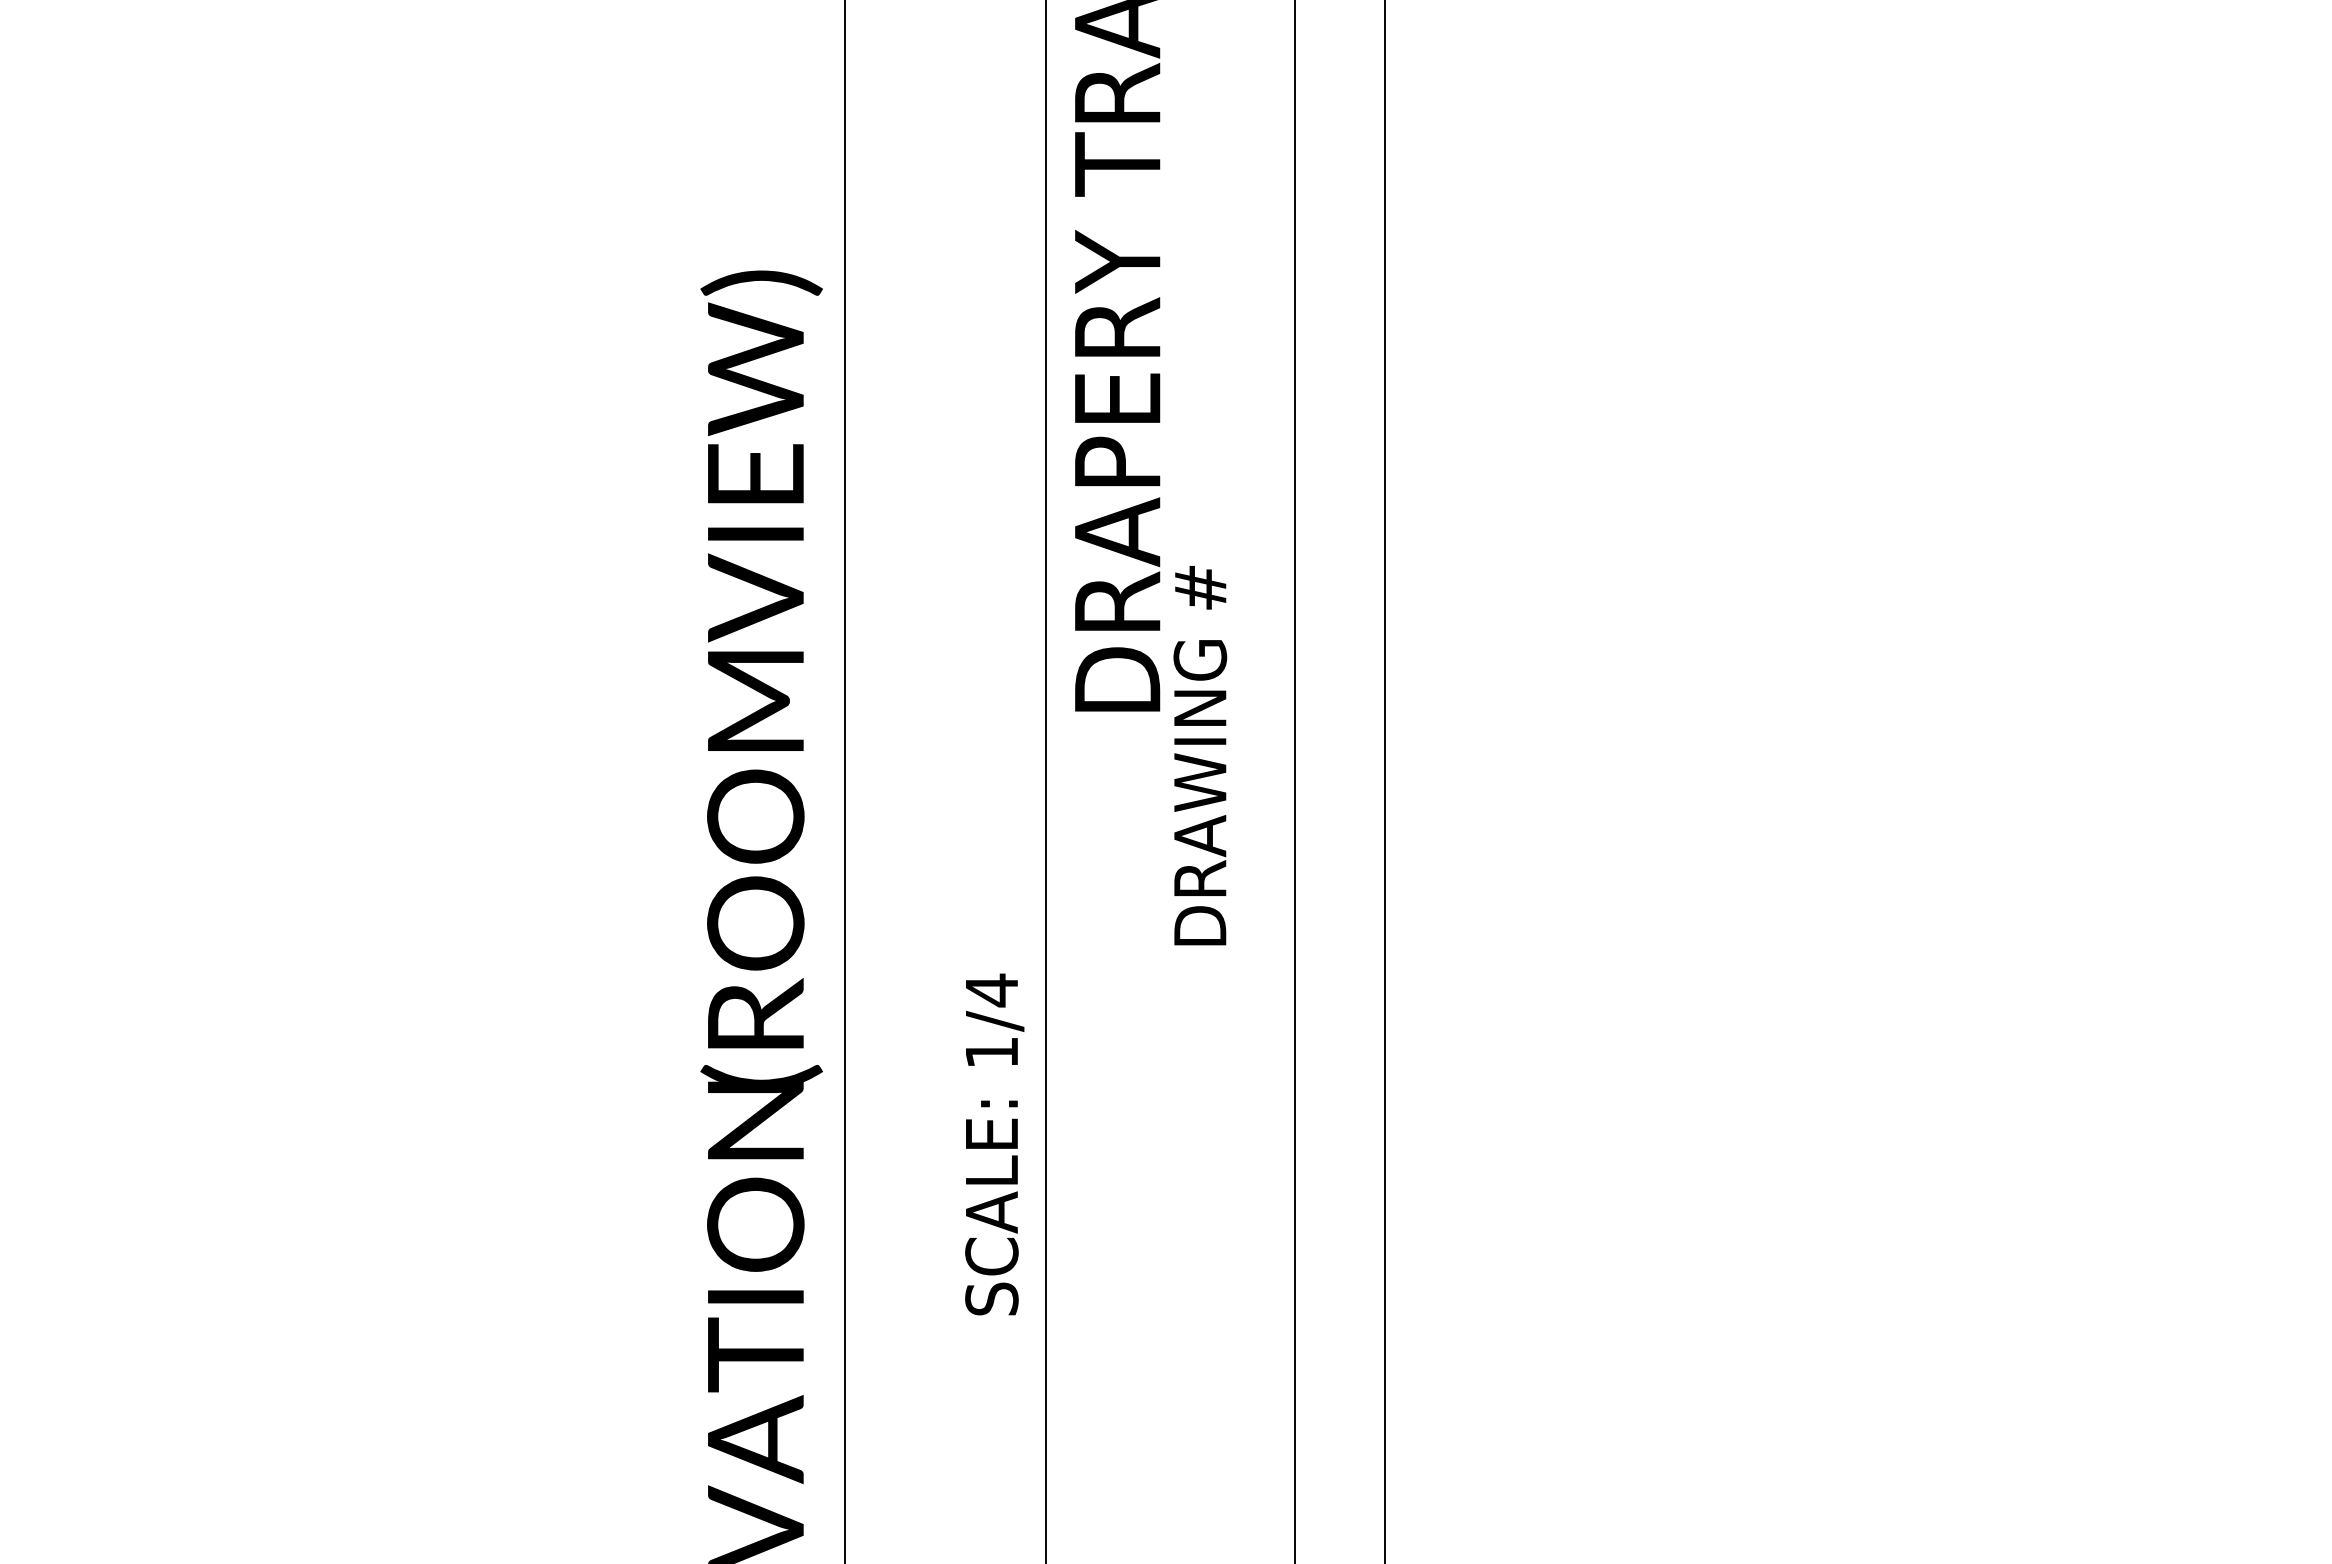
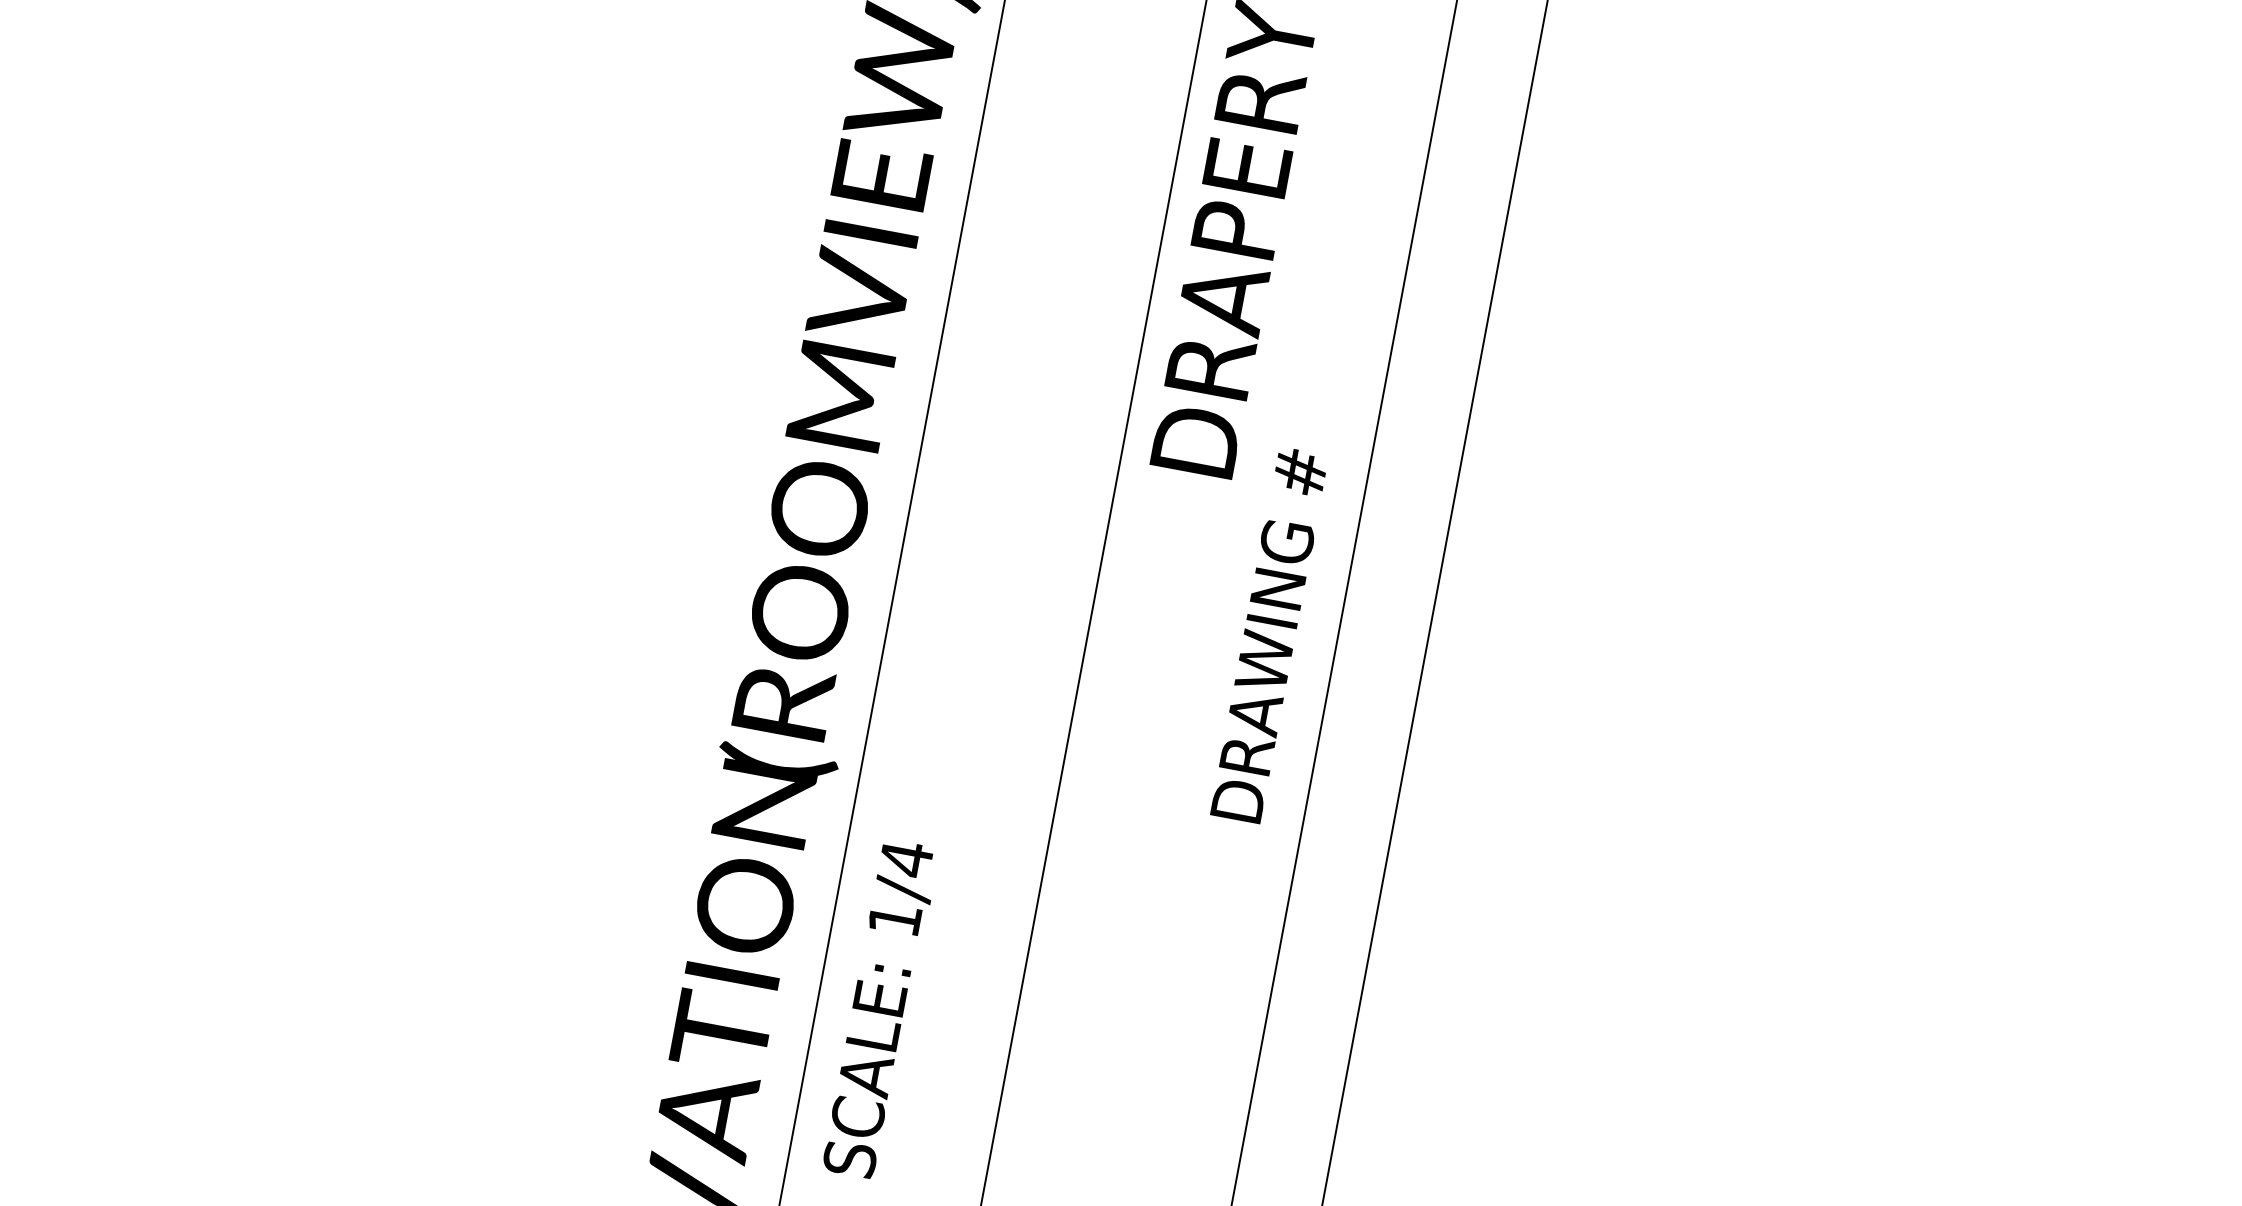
text: (1200, 755) -> (1269, 635), moved
text: (994, 1144) -> (880, 1009), moved

